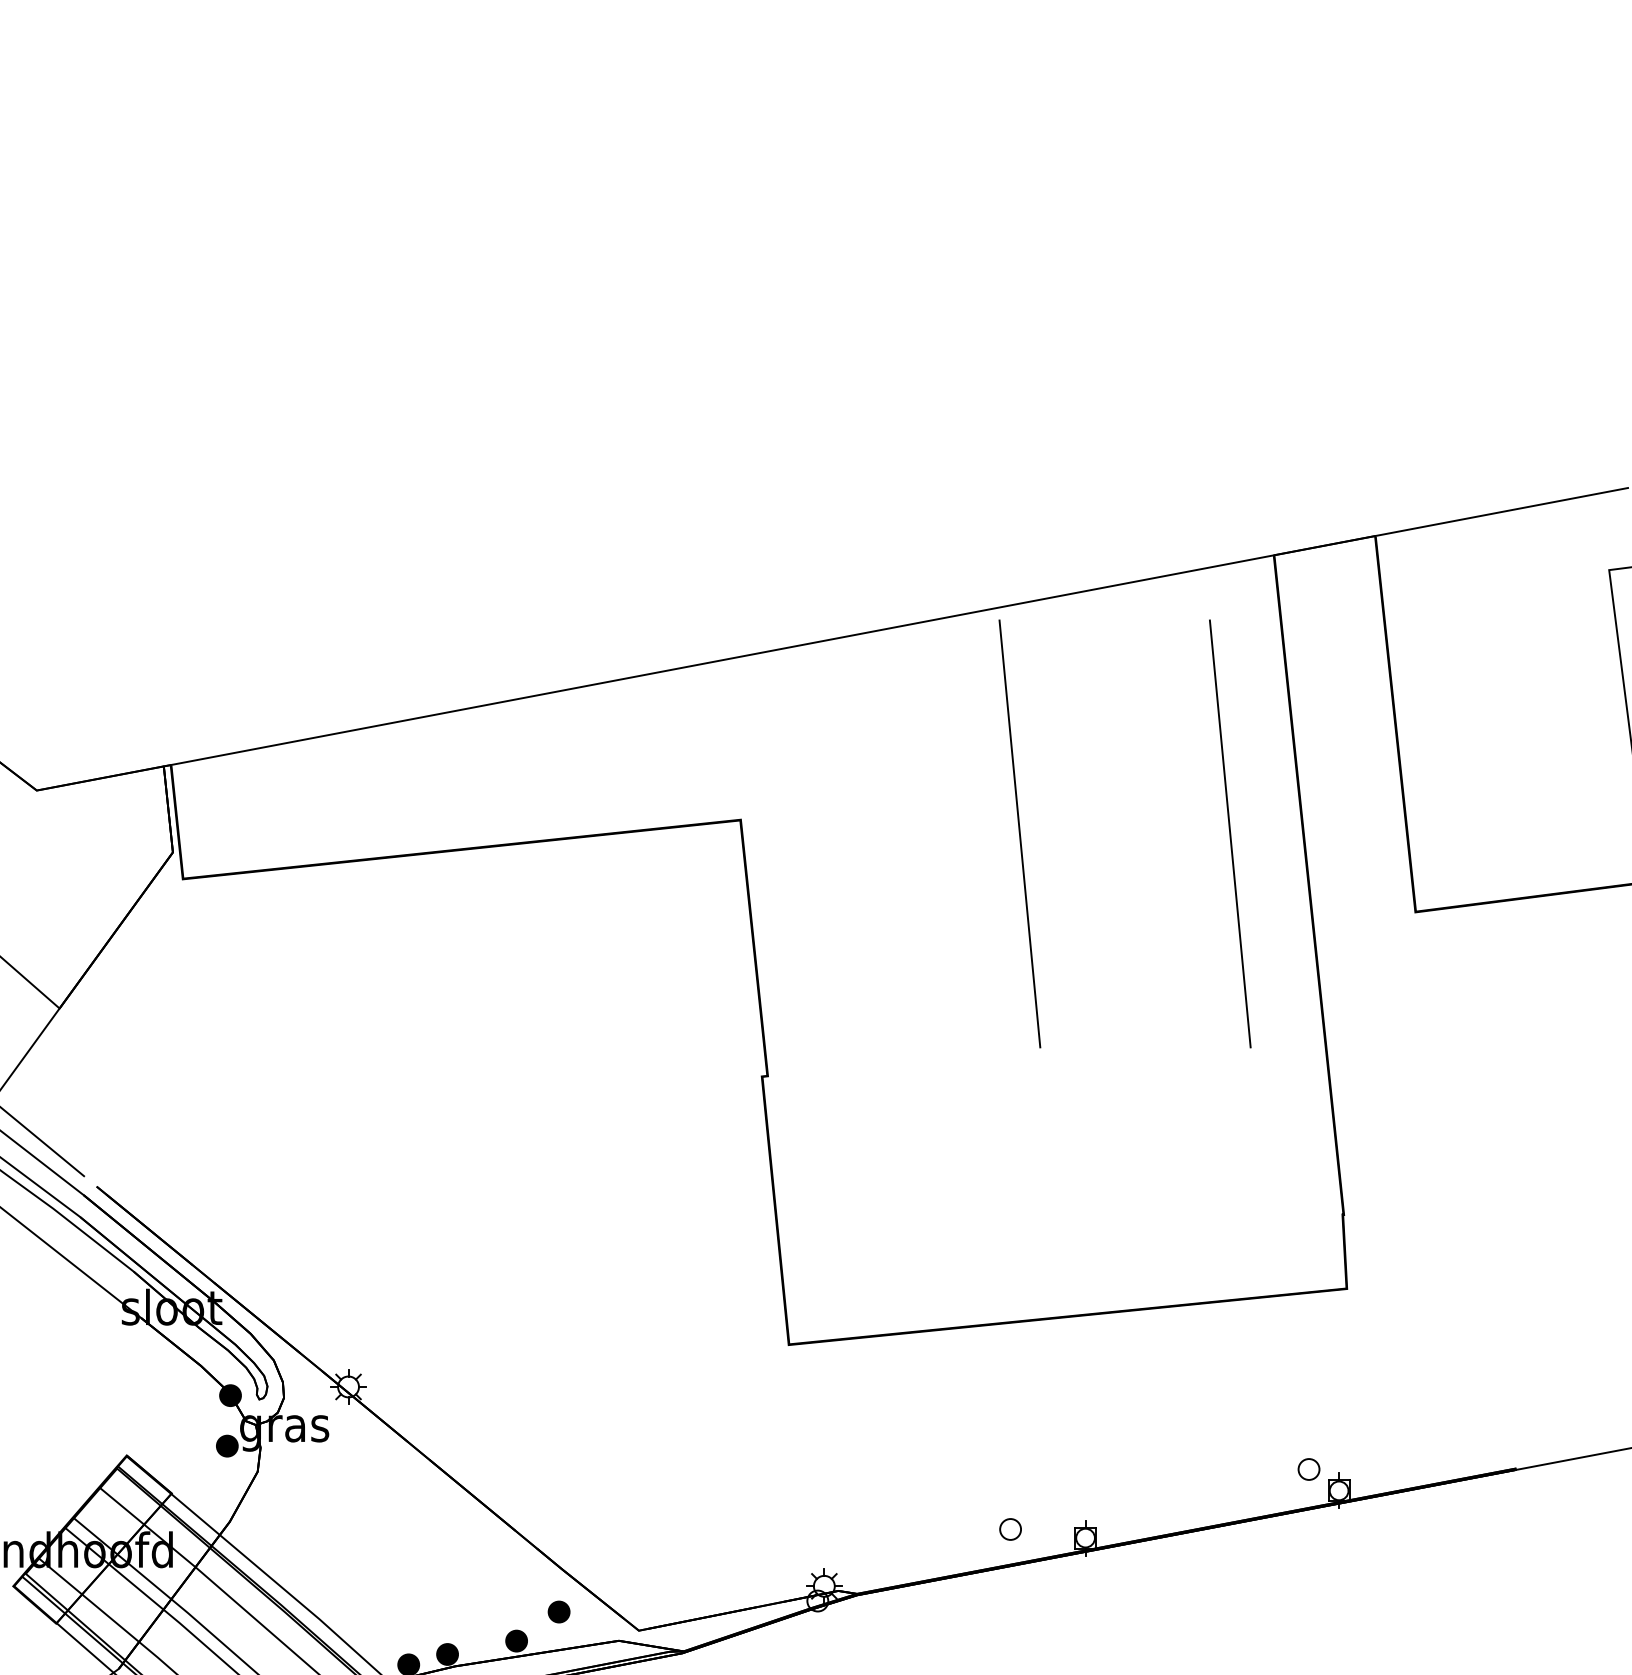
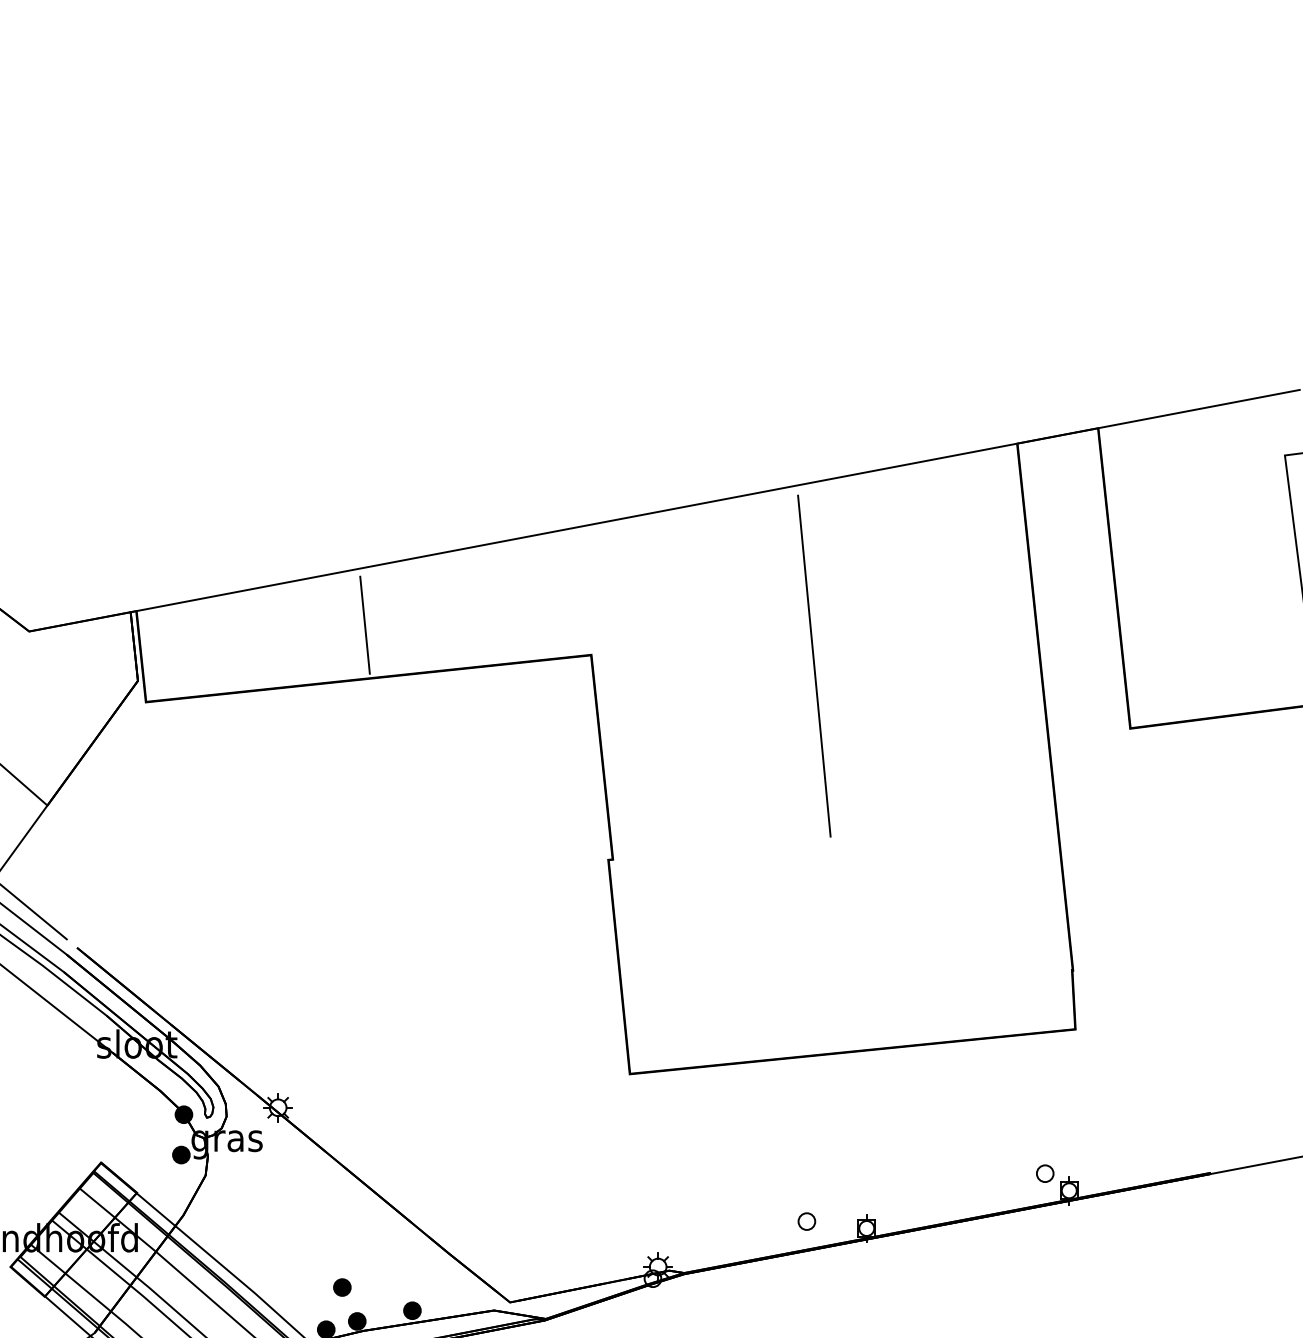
line: (456, 781) -> (364, 624), added
line: (1230, 833) -> (982, 665), removed
part: (559, 1611) -> (342, 1287), moved

